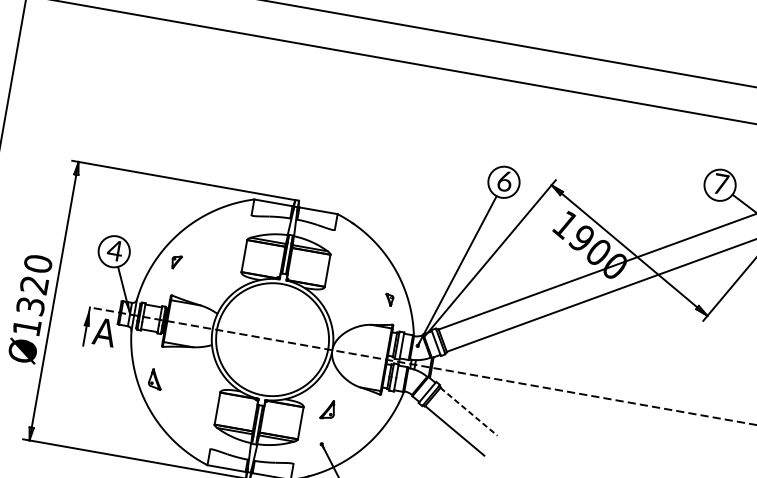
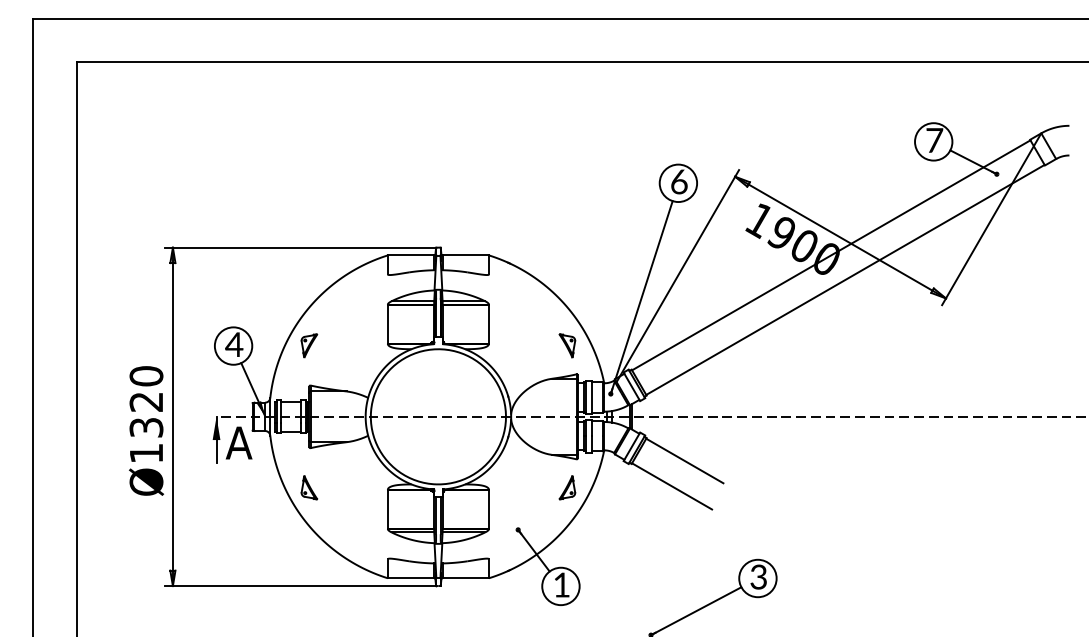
part: (176, 262) -> (309, 345), size x1.43
part: (389, 299) -> (567, 345), size x1.67
part: (328, 409) -> (567, 487), moved
line: (468, 412) -> (684, 461), dashed -> solid

